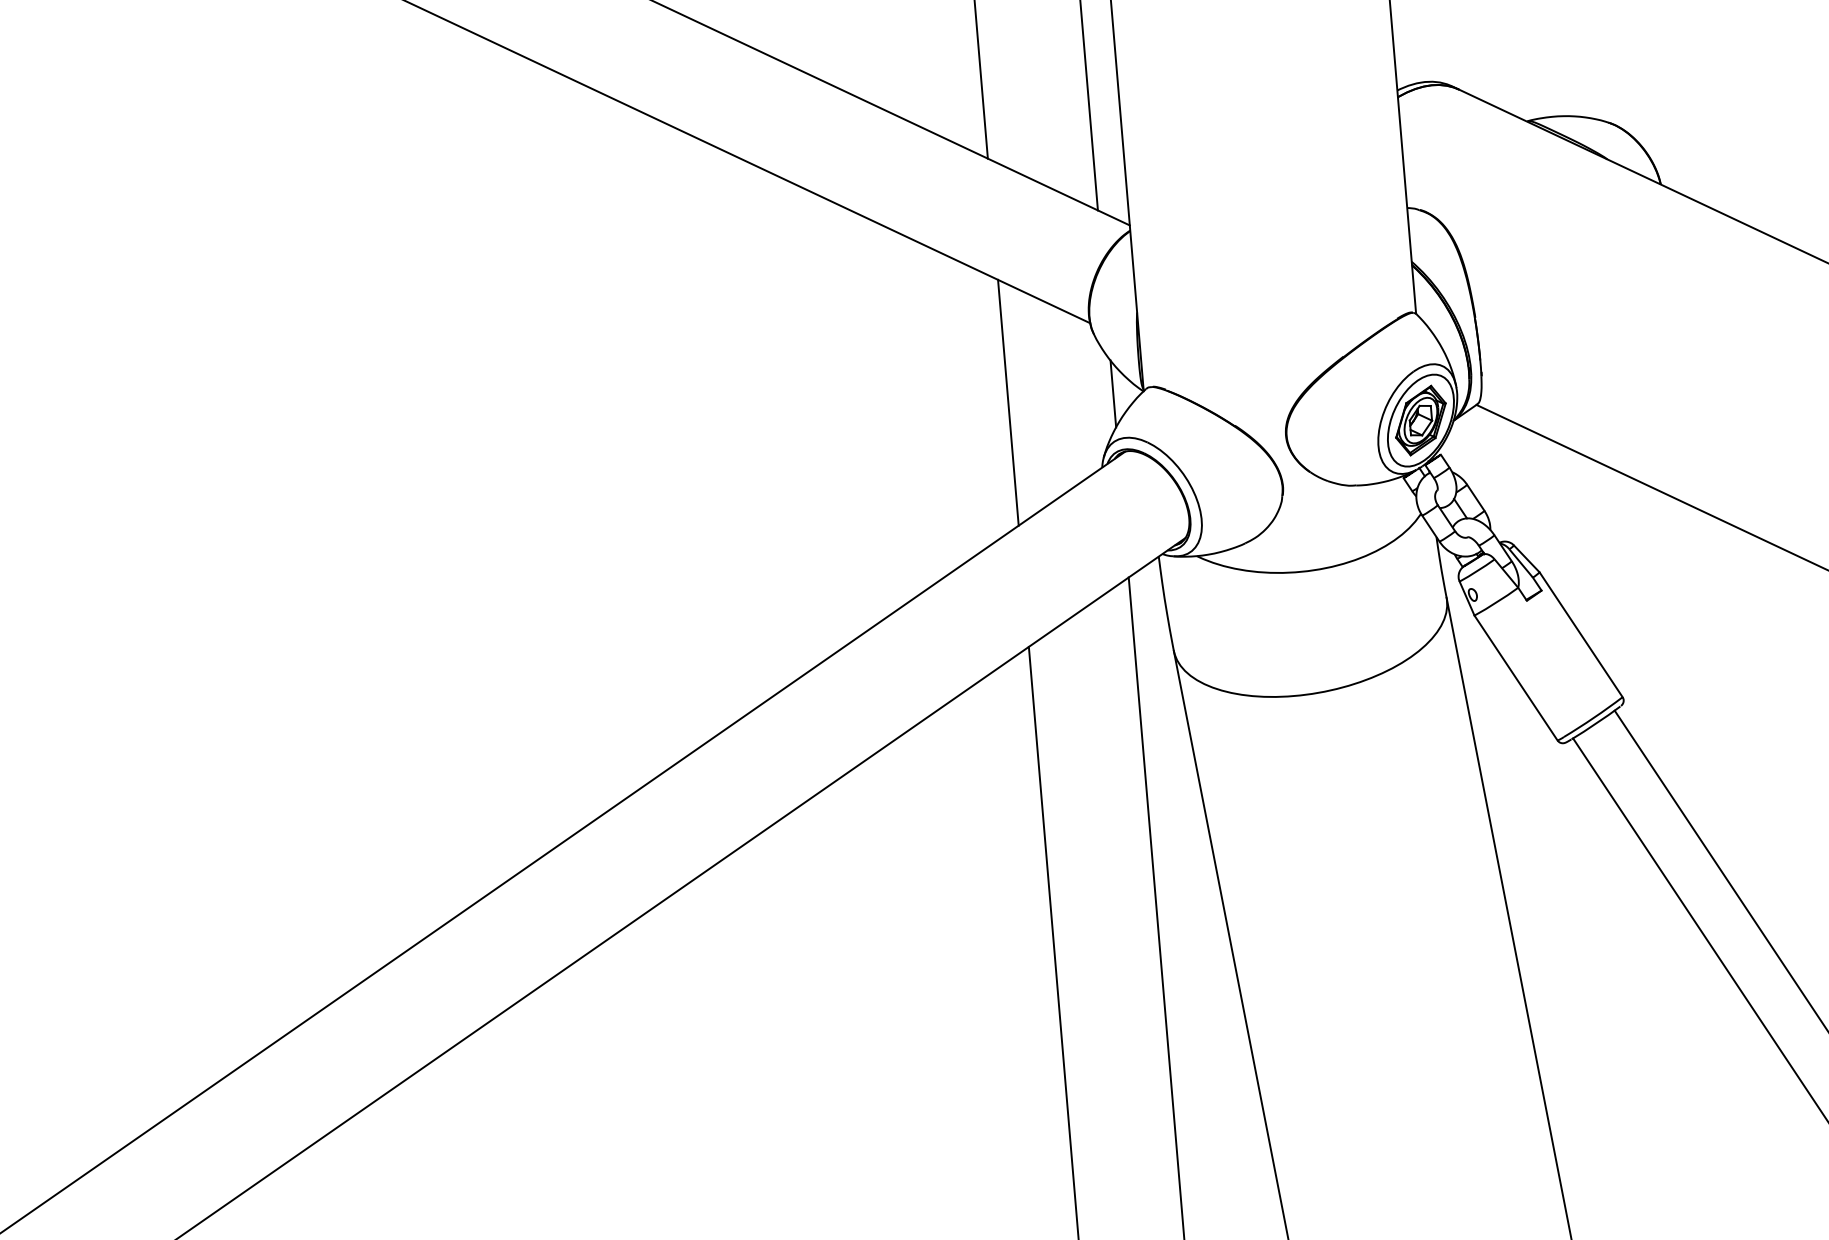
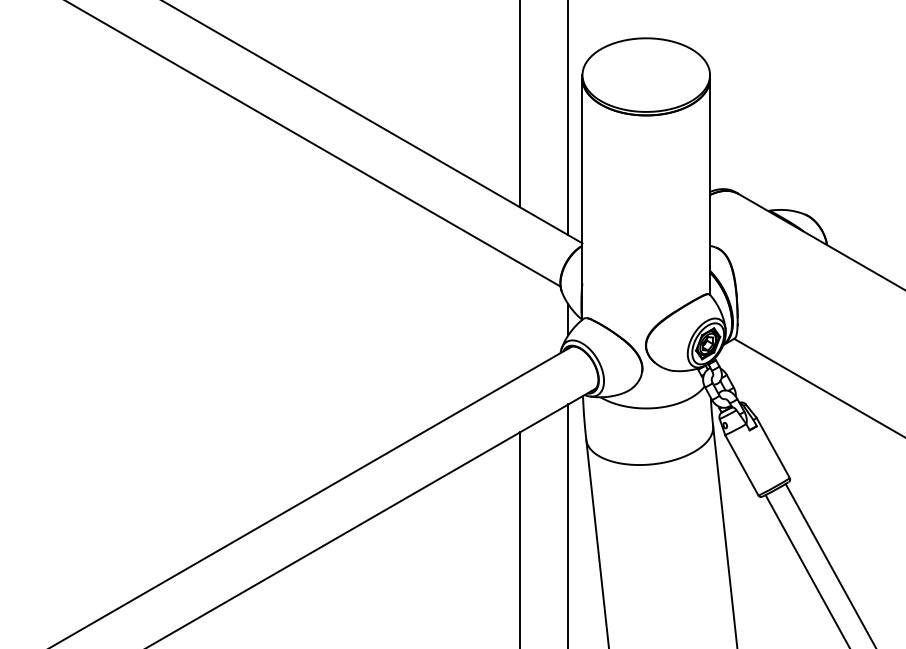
line: (1009, 401) -> (520, 319), removed

